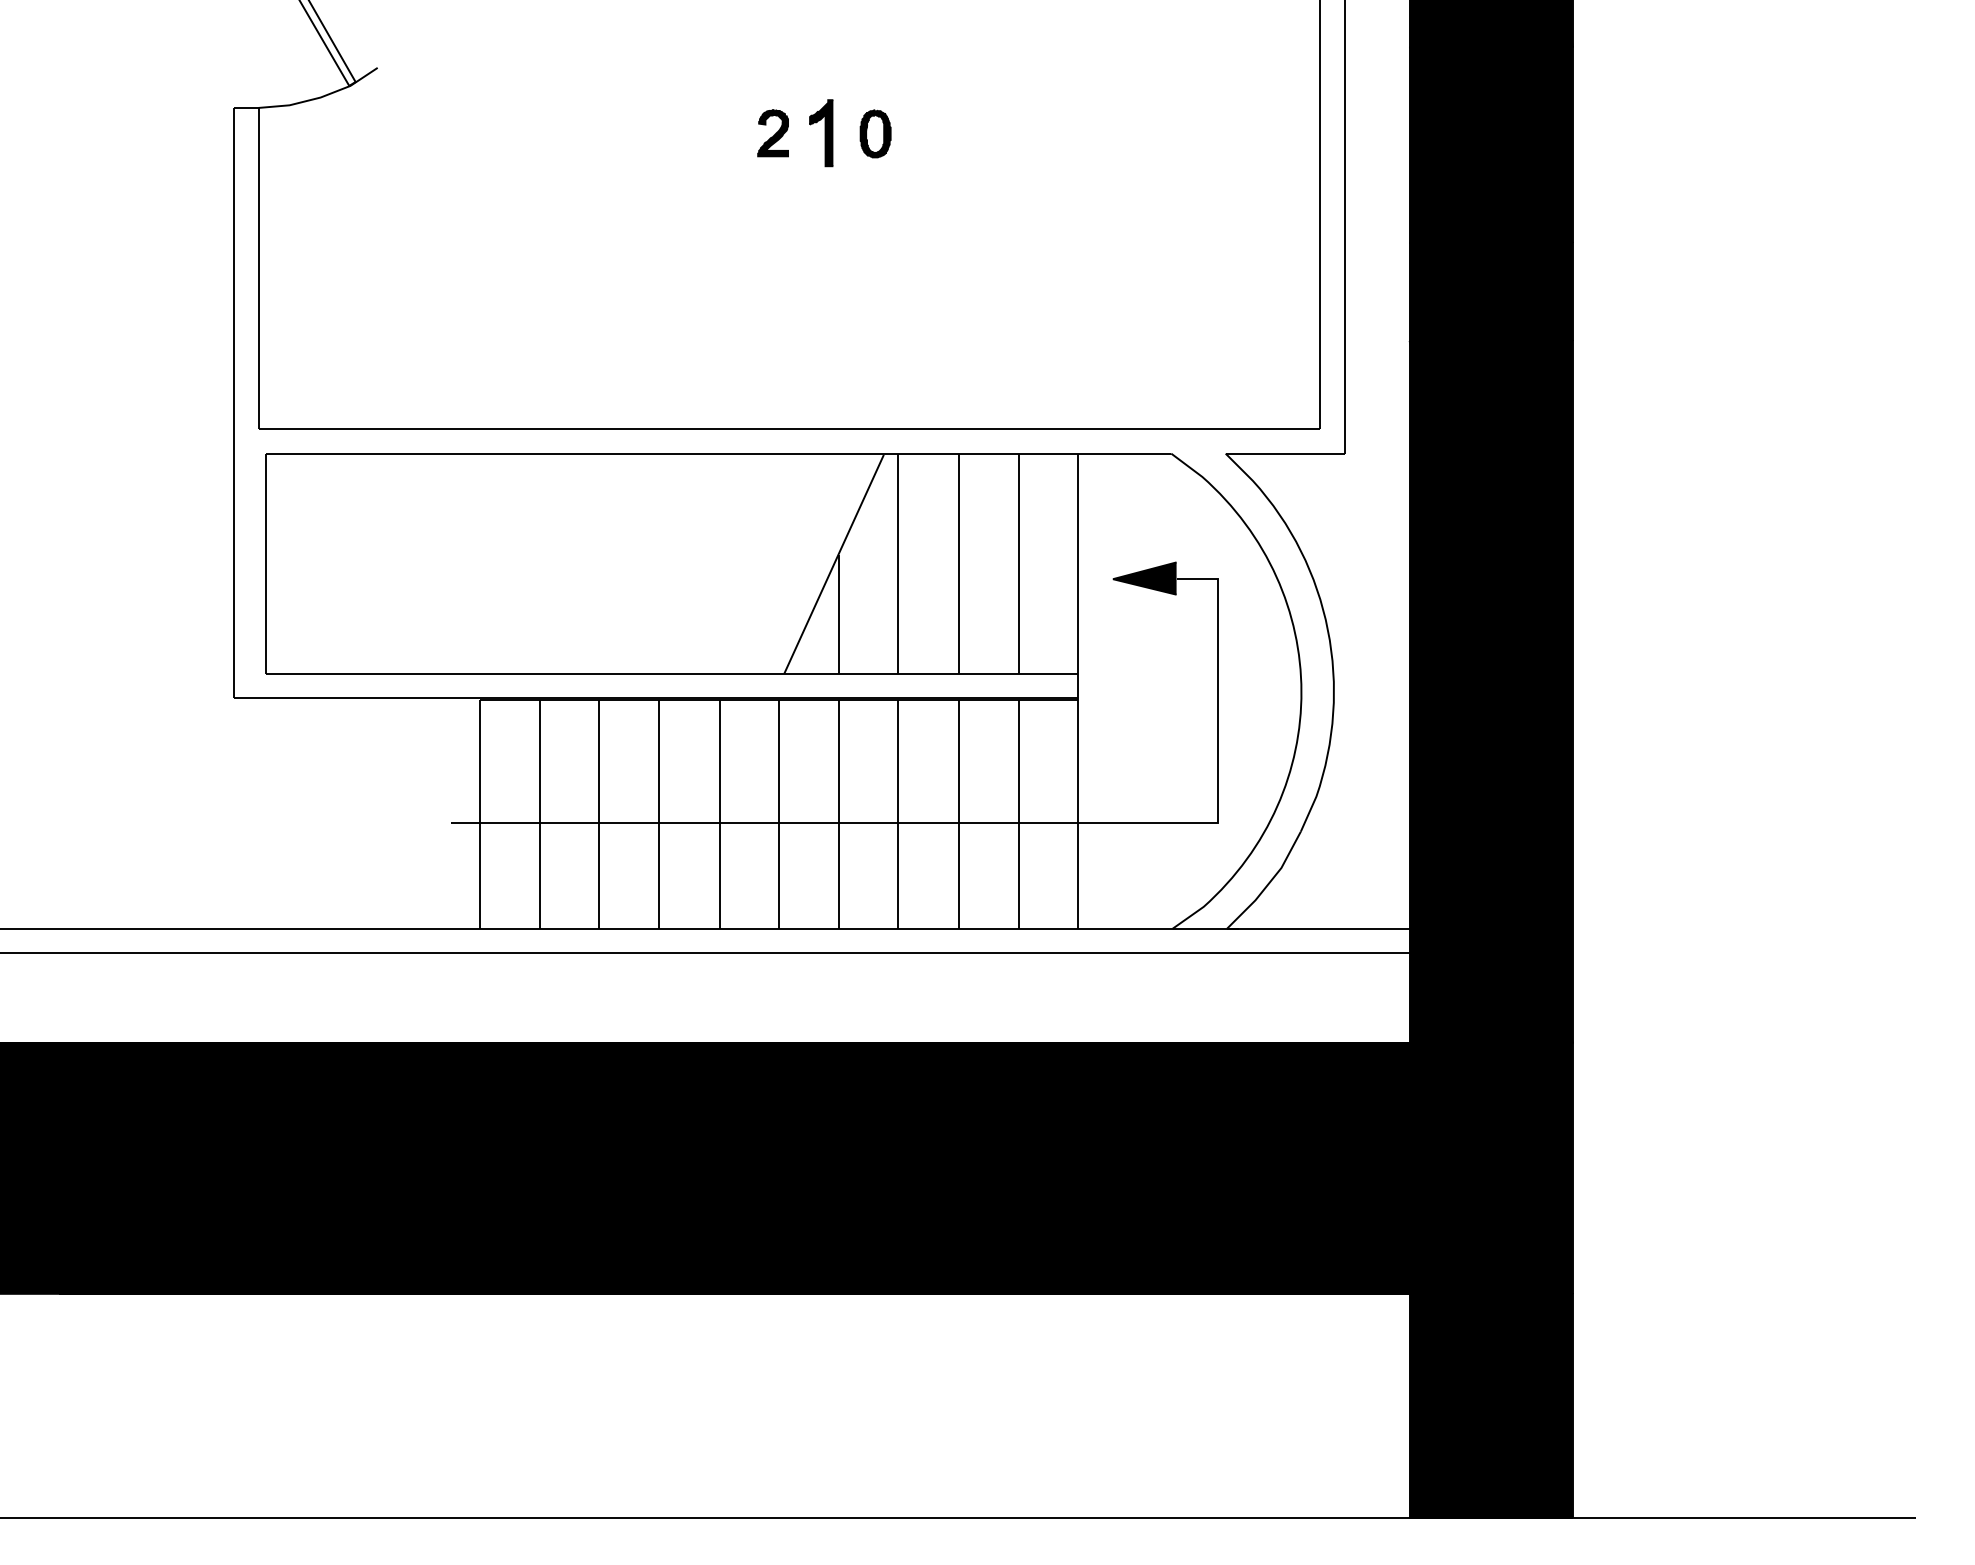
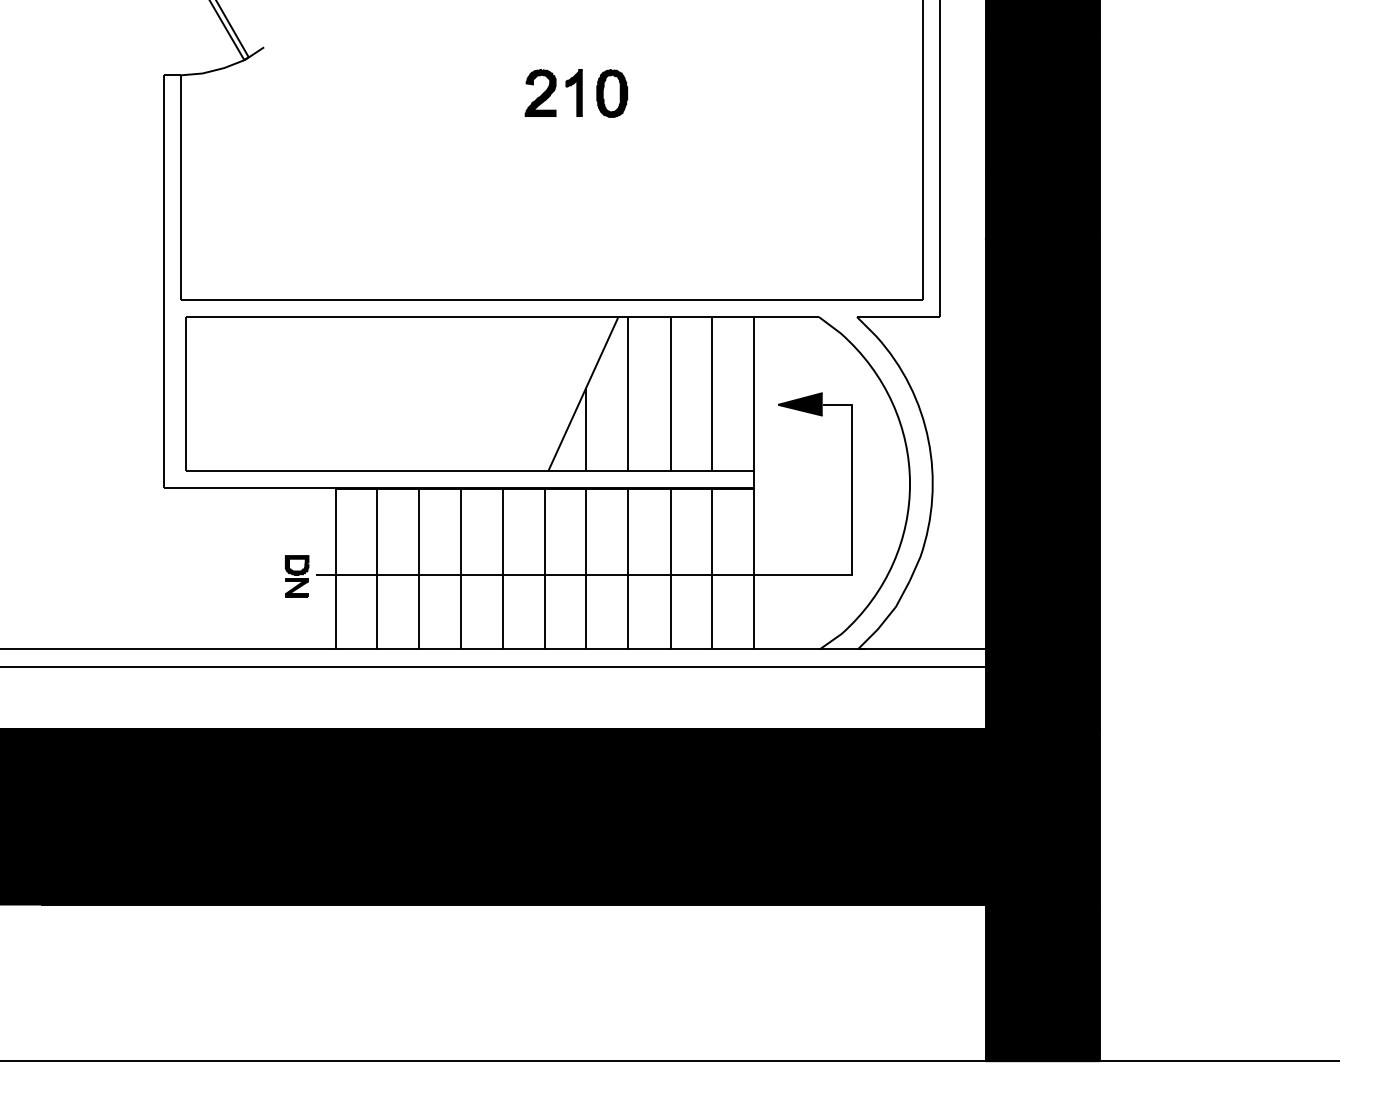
part: (772, 132) -> (540, 92), size x1.43
part: (875, 133) -> (612, 93), size x1.43
part: (425, 824) -> (297, 576), added

